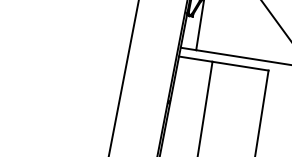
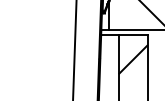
hatch: (231, 113) -> (132, 59), added

